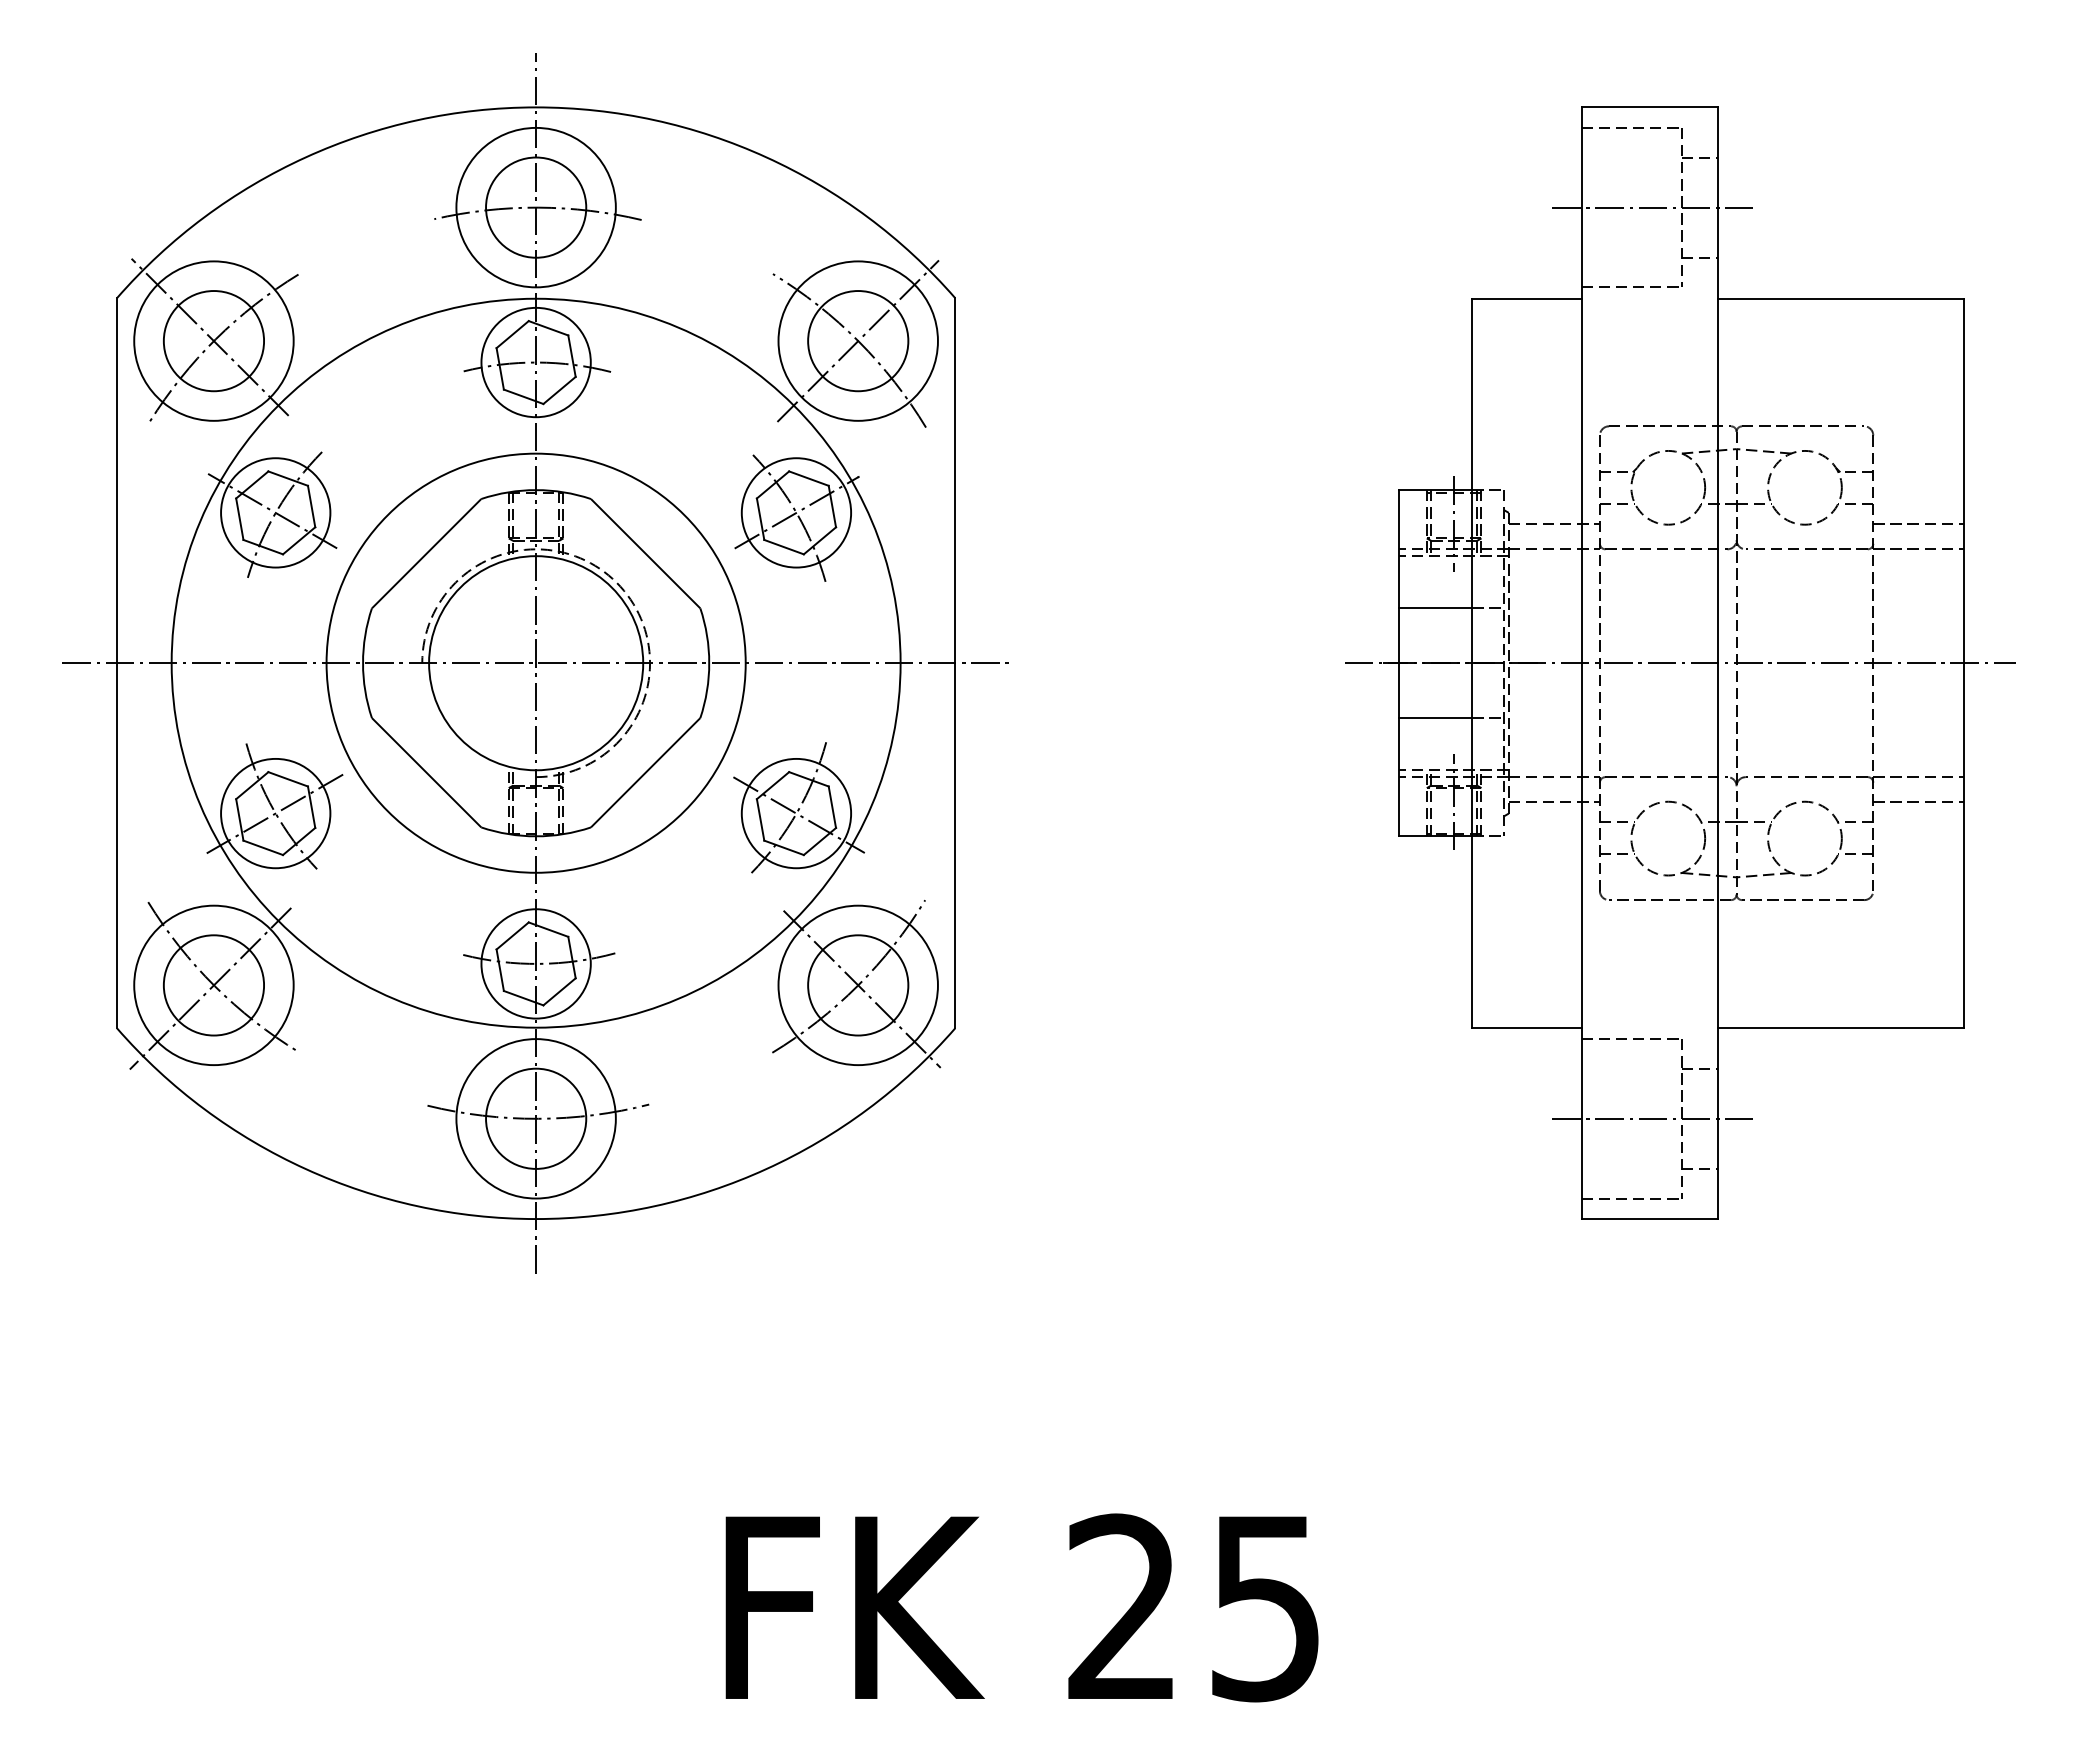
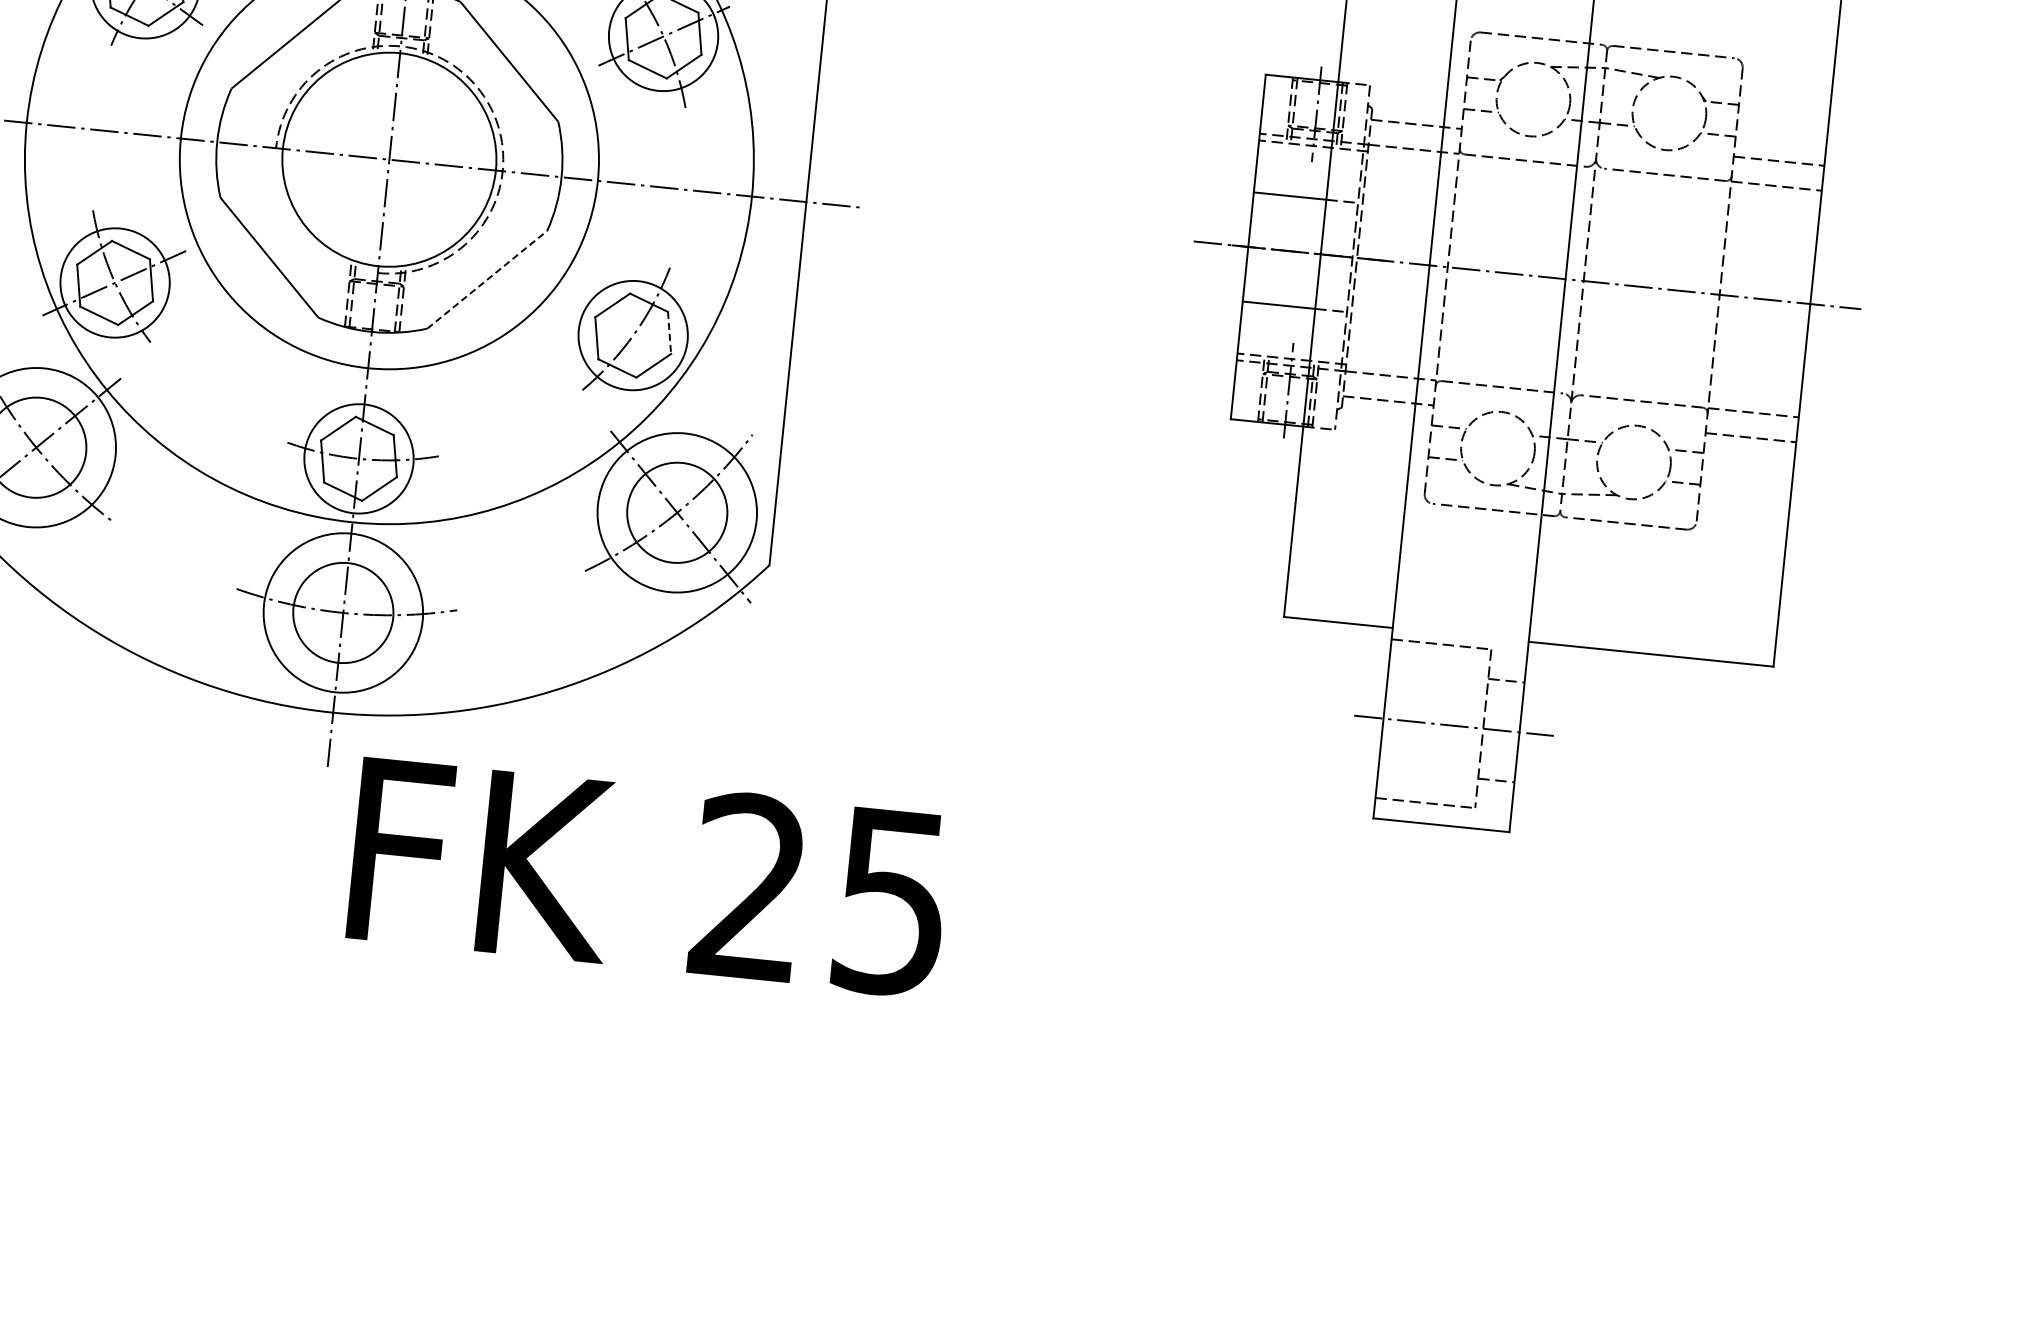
line: (646, 772) -> (488, 279), solid -> dashed
line: (832, 807) -> (669, 333), solid -> dashed
line: (798, 815) -> (635, 337), removed
text: (1021, 1607) -> (648, 876), moved

